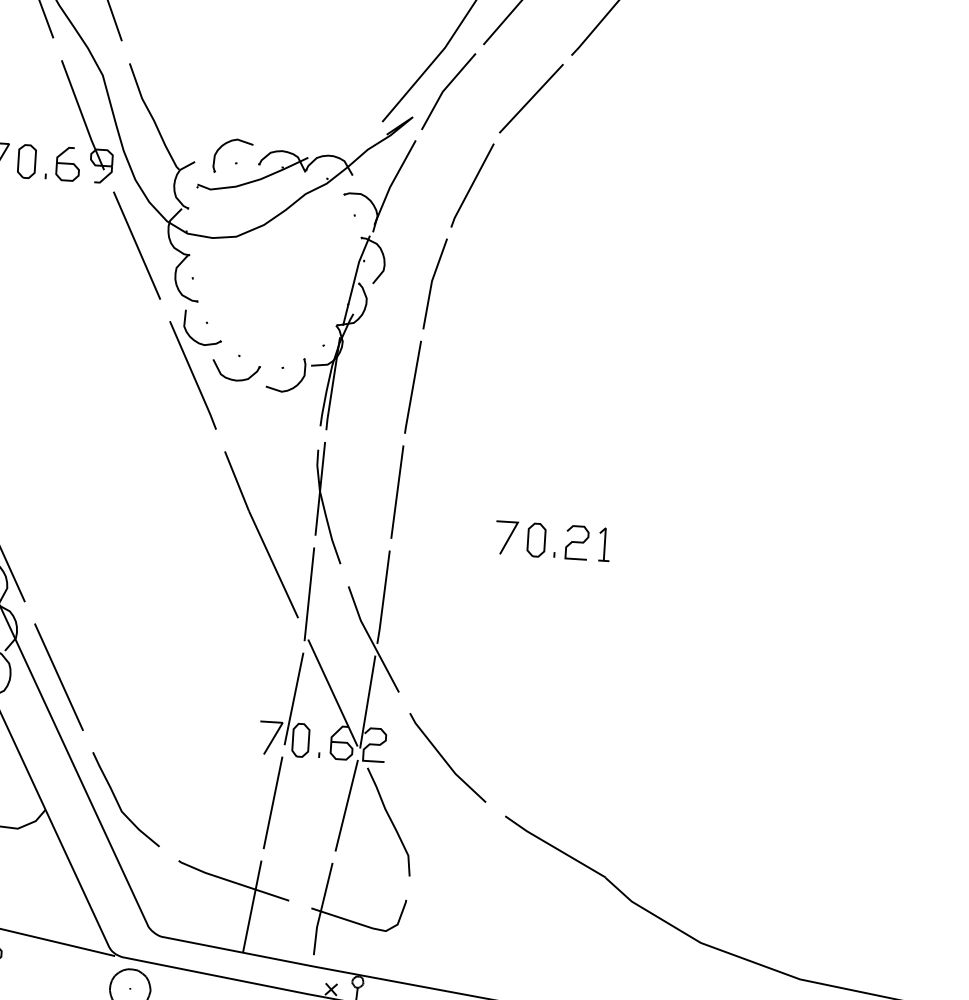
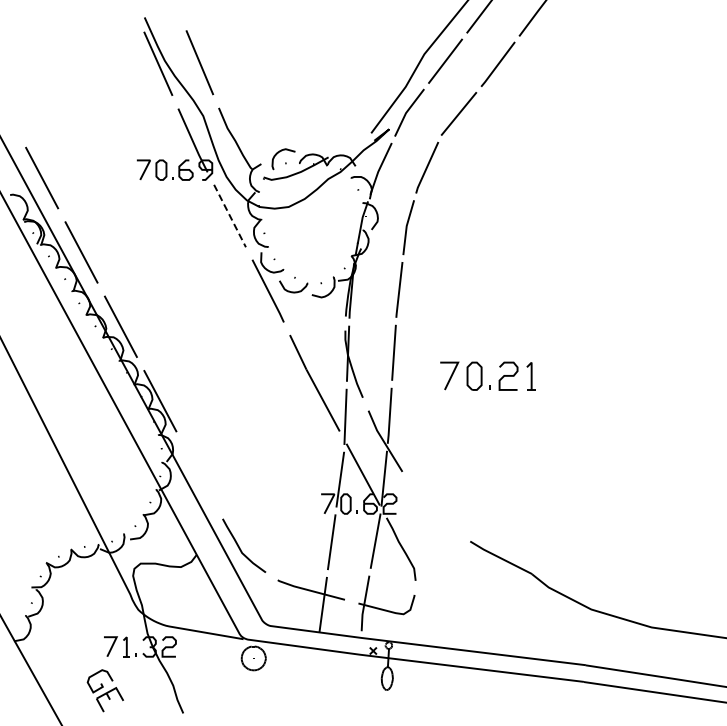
line: (137, 246) -> (230, 216), solid -> dashed
part: (553, 540) -> (488, 375), size x1.4
line: (58, 677) -> (199, 475), removed
line: (445, 758) -> (432, 509), removed

